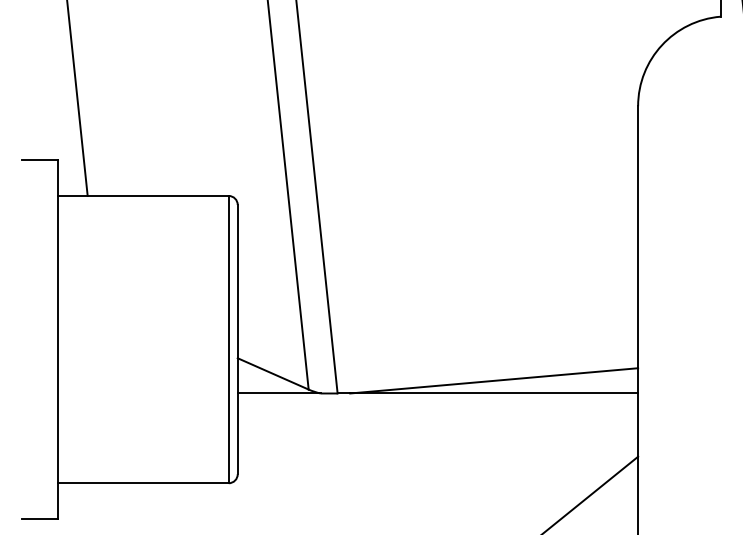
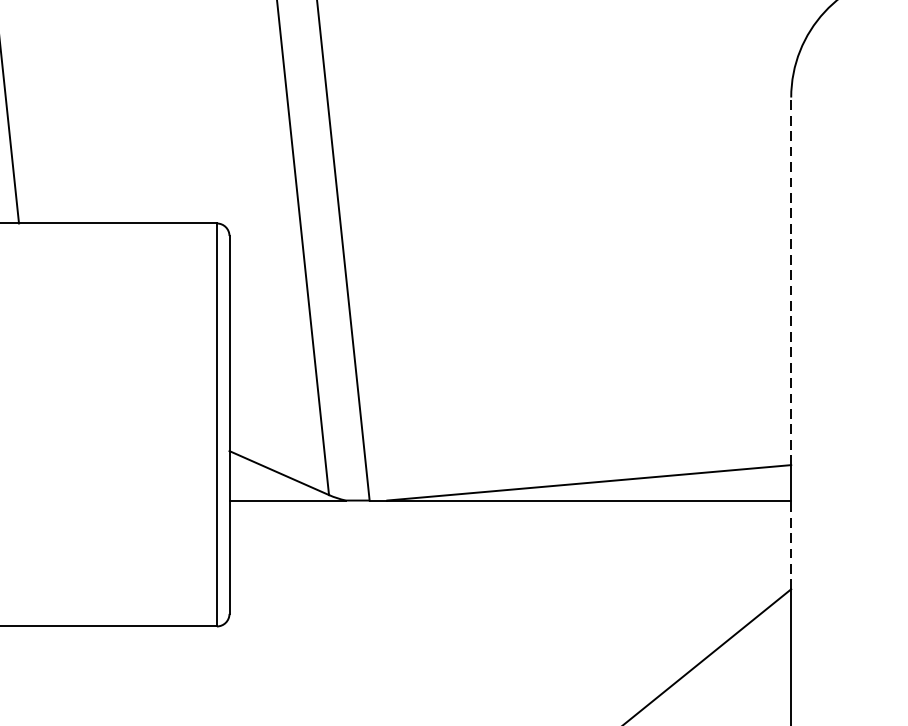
line: (638, 236) -> (791, 280), solid -> dashed
line: (638, 425) -> (791, 545), solid -> dashed

